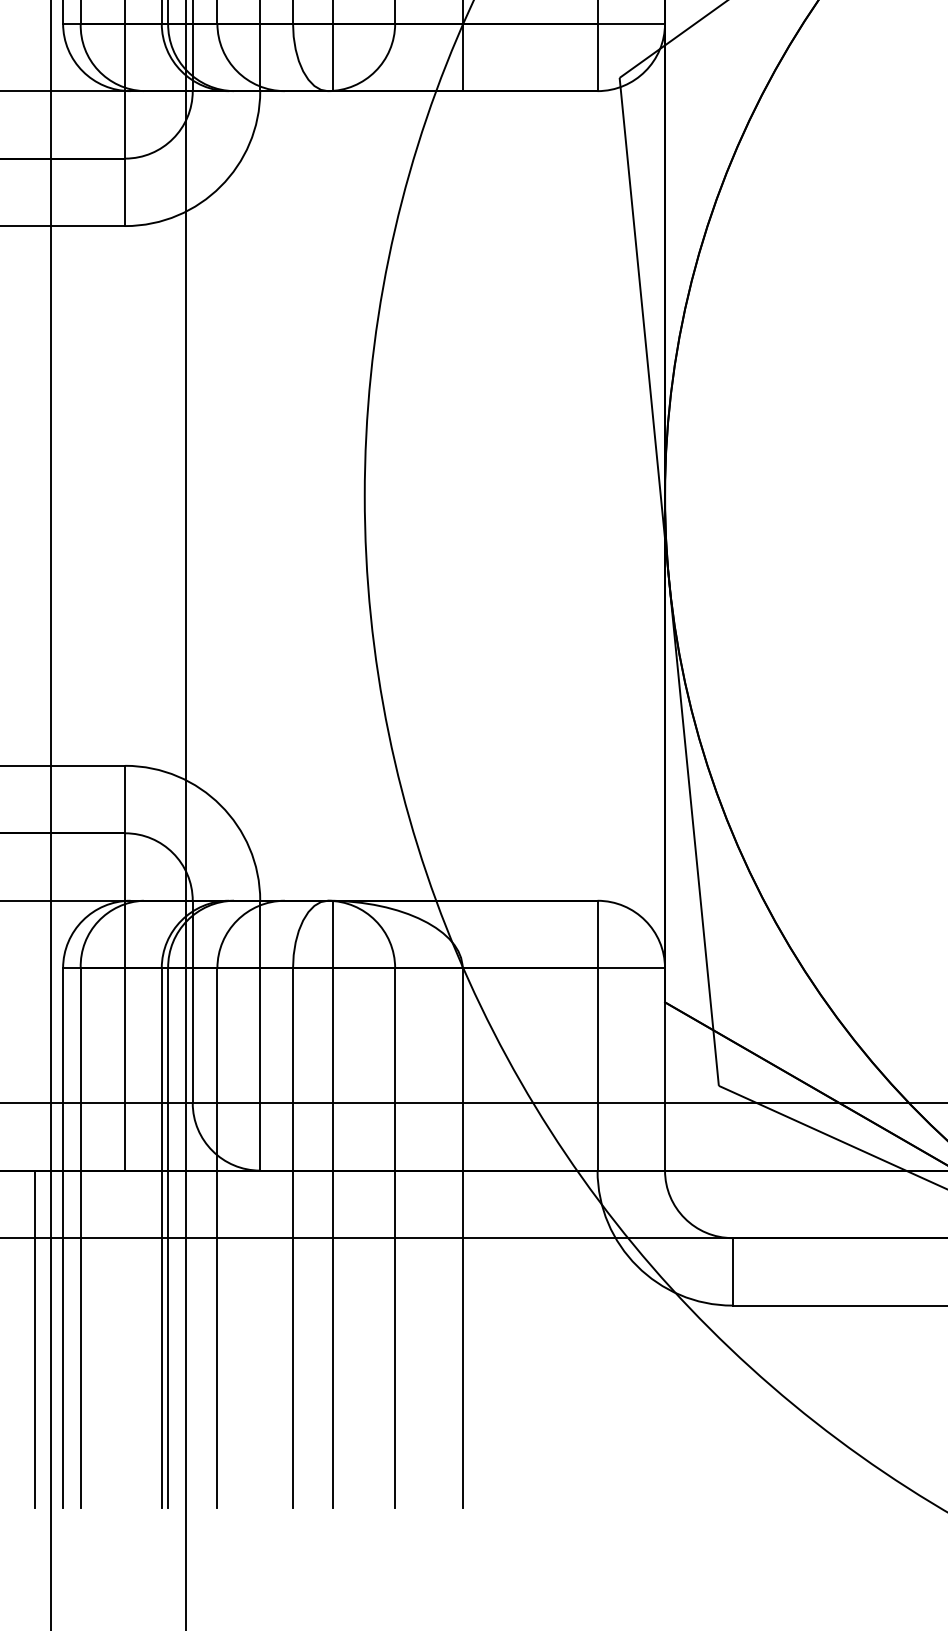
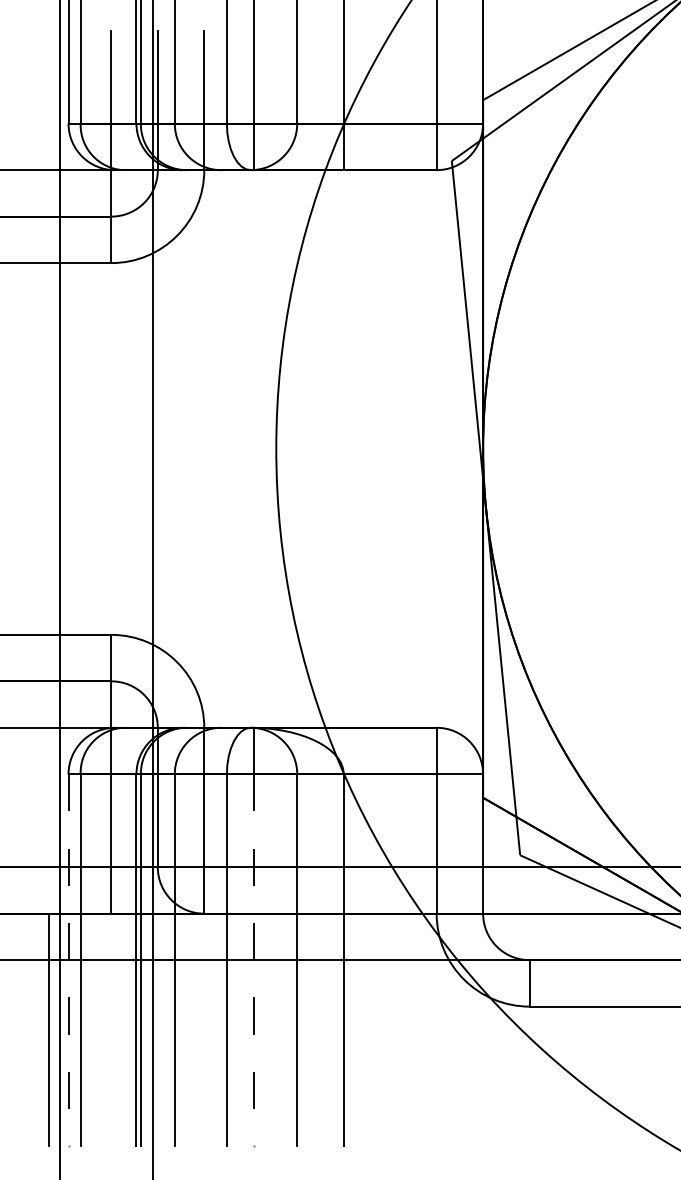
line: (63, 1238) -> (68, 960), solid -> dashed
line: (333, 1238) -> (254, 960), solid -> dashed

